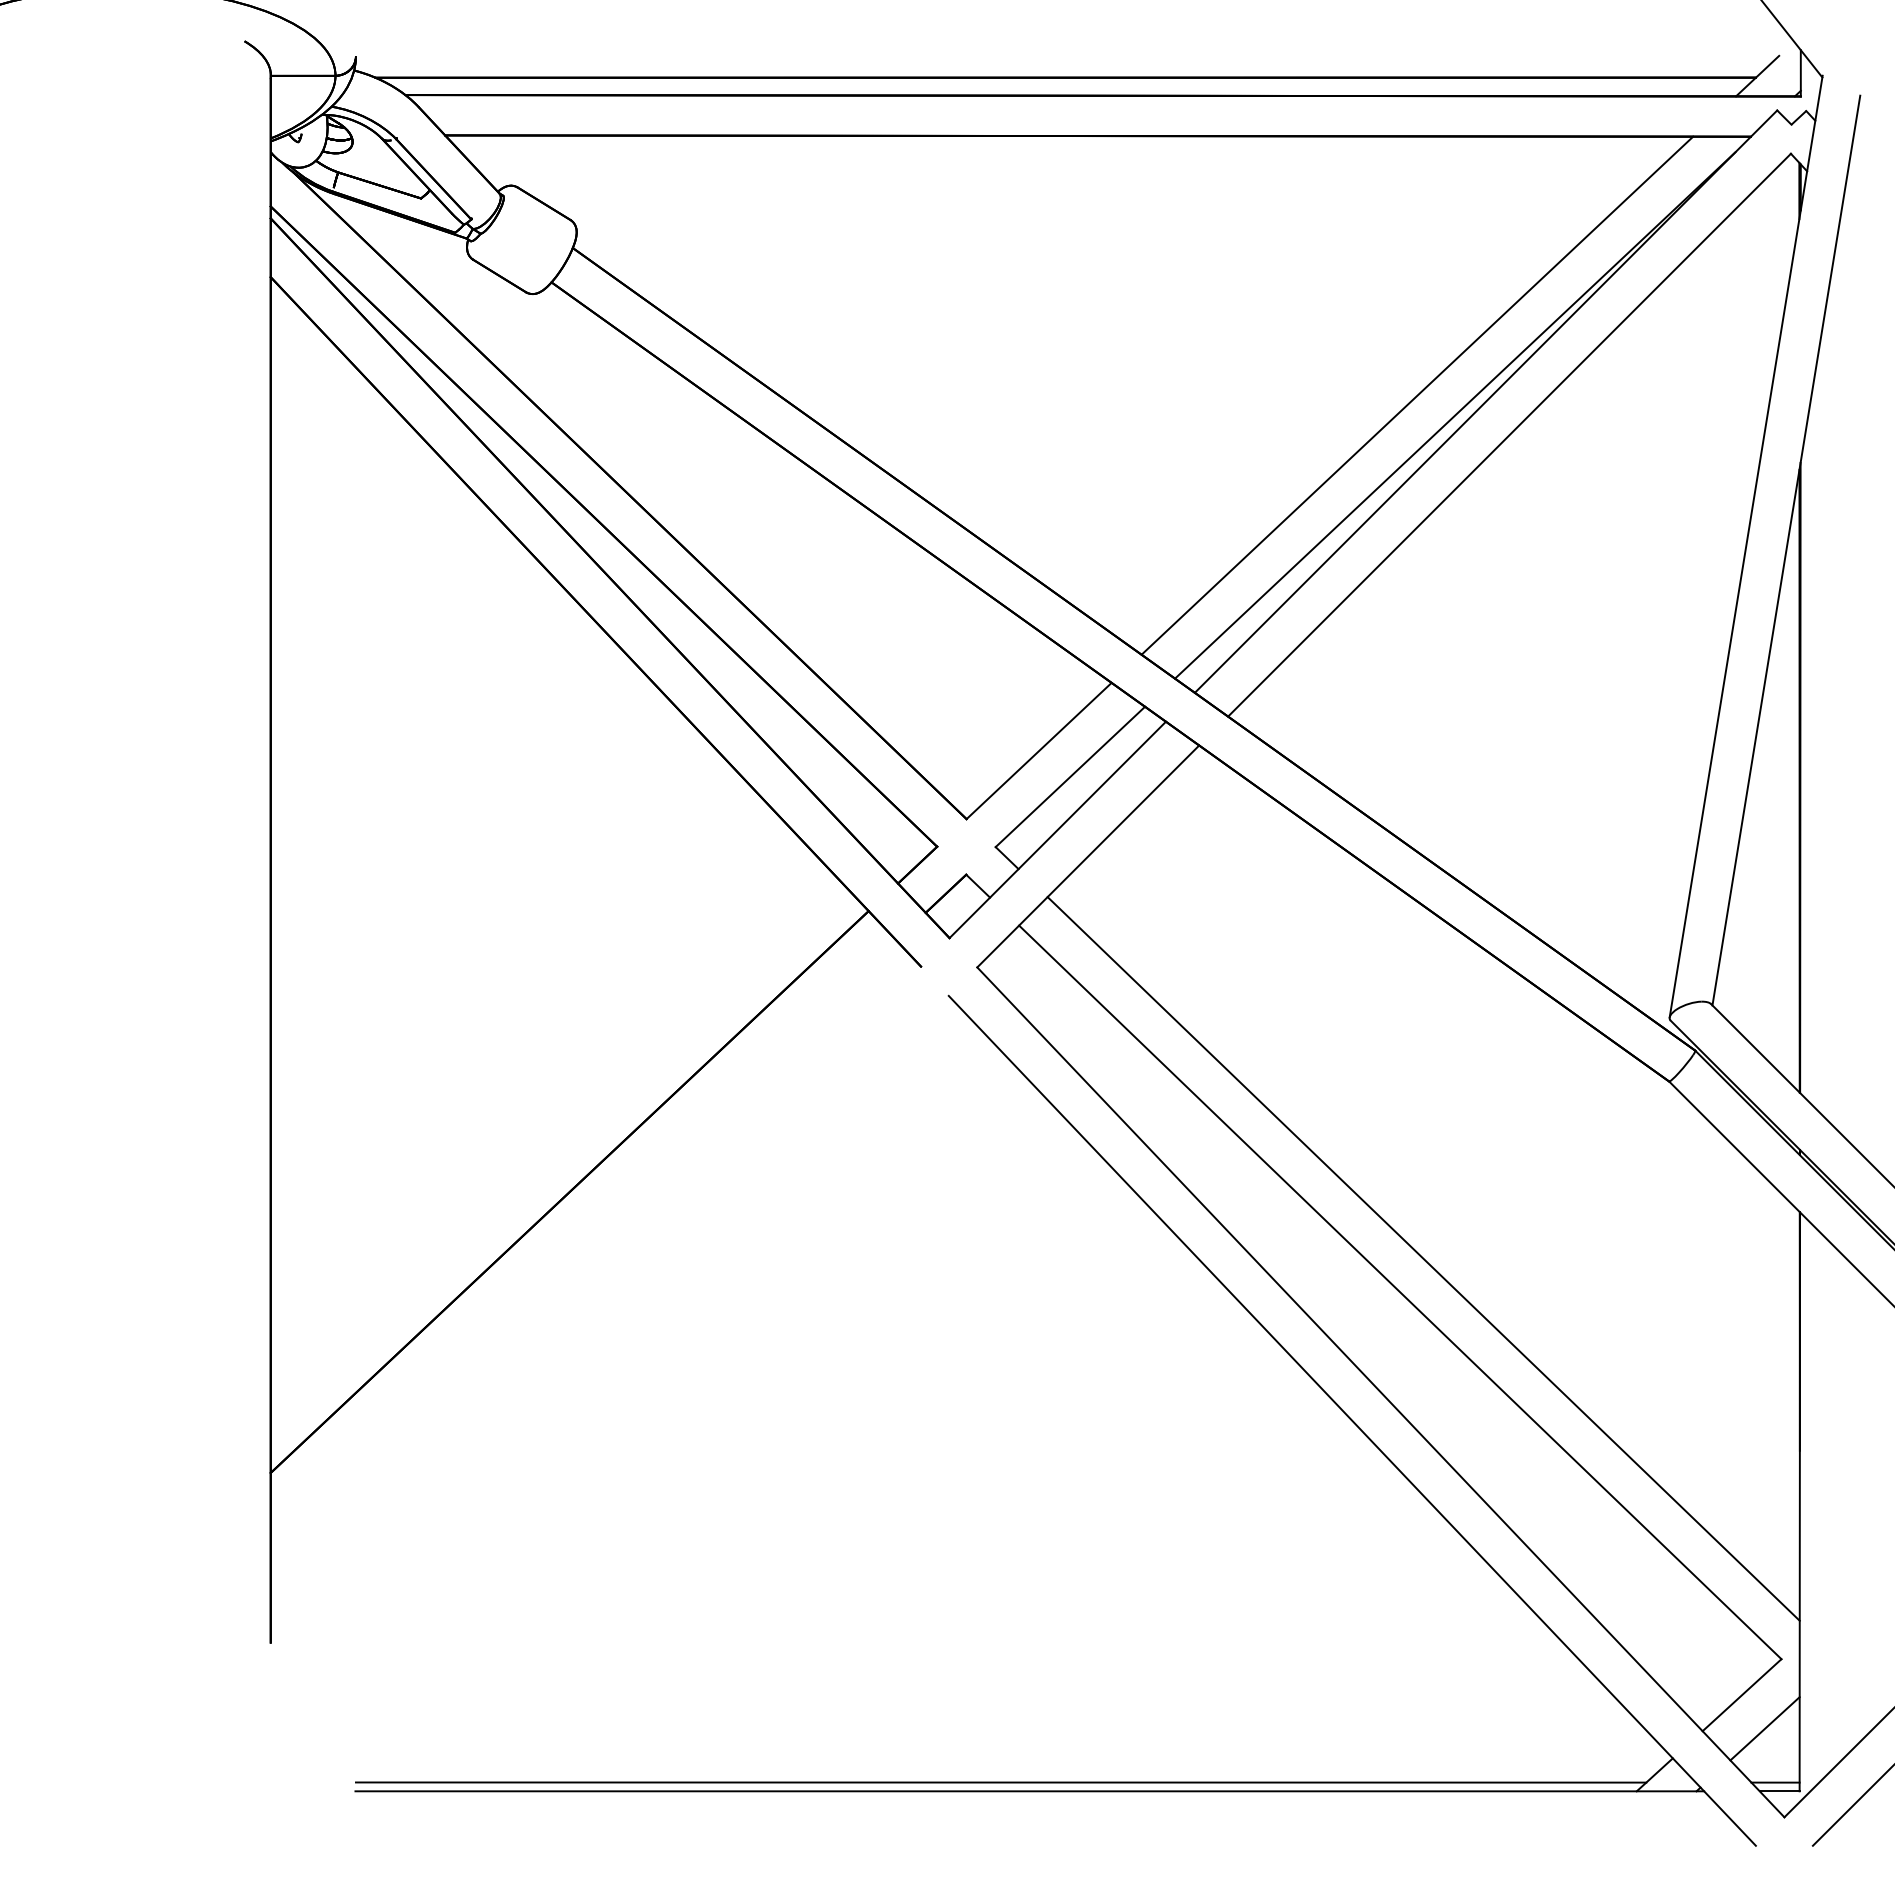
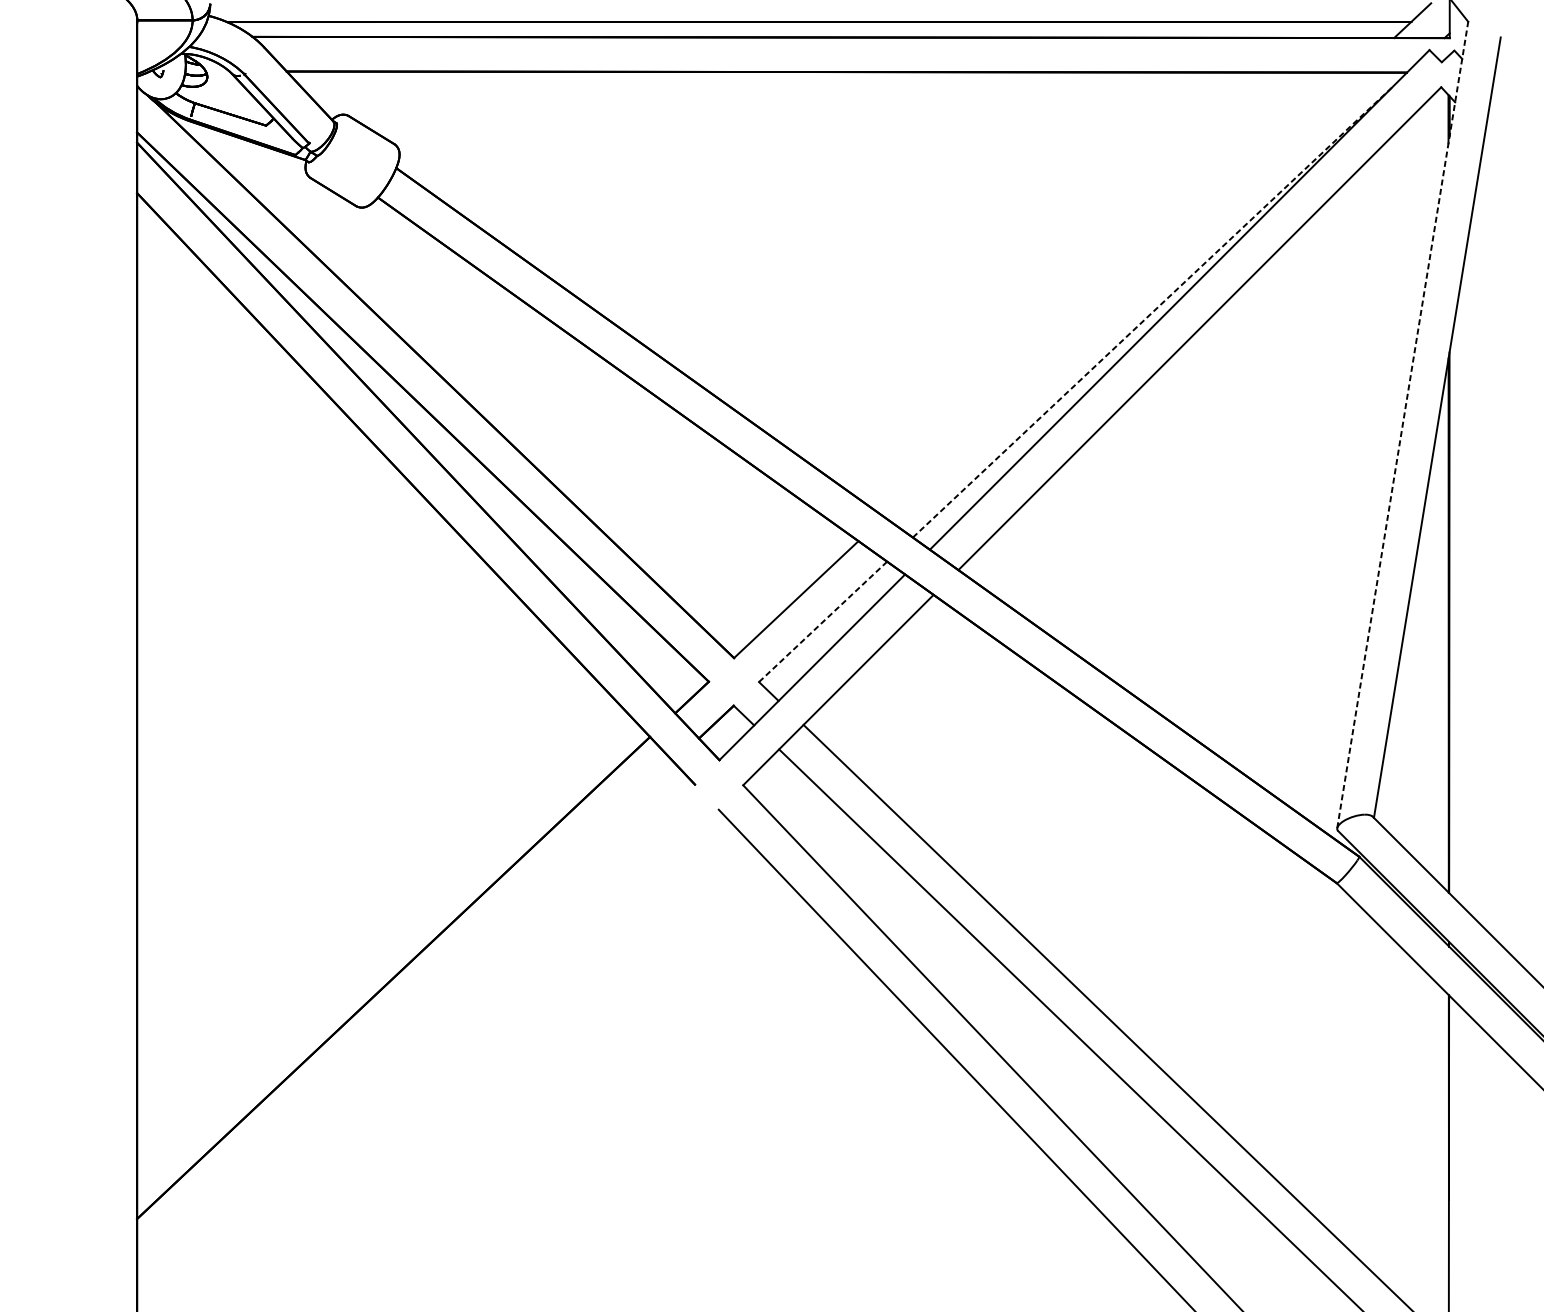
line: (1417, 395) -> (1120, 294), removed
line: (1455, 415) -> (1153, 311), solid -> dashed
line: (1746, 546) -> (1403, 424), solid -> dashed
line: (1070, 776) -> (823, 621), solid -> dashed

